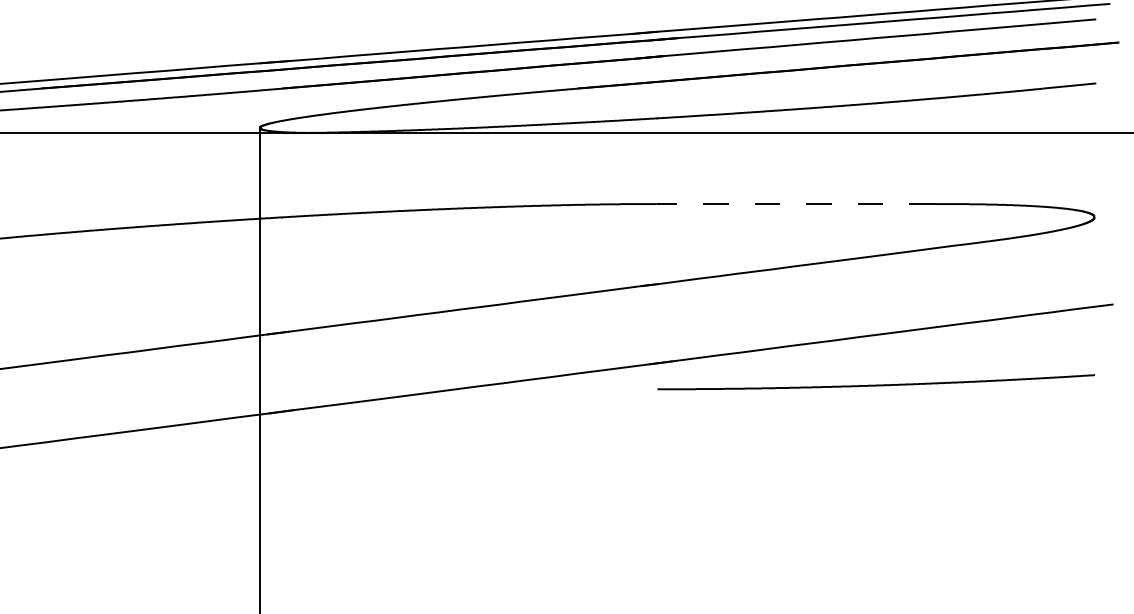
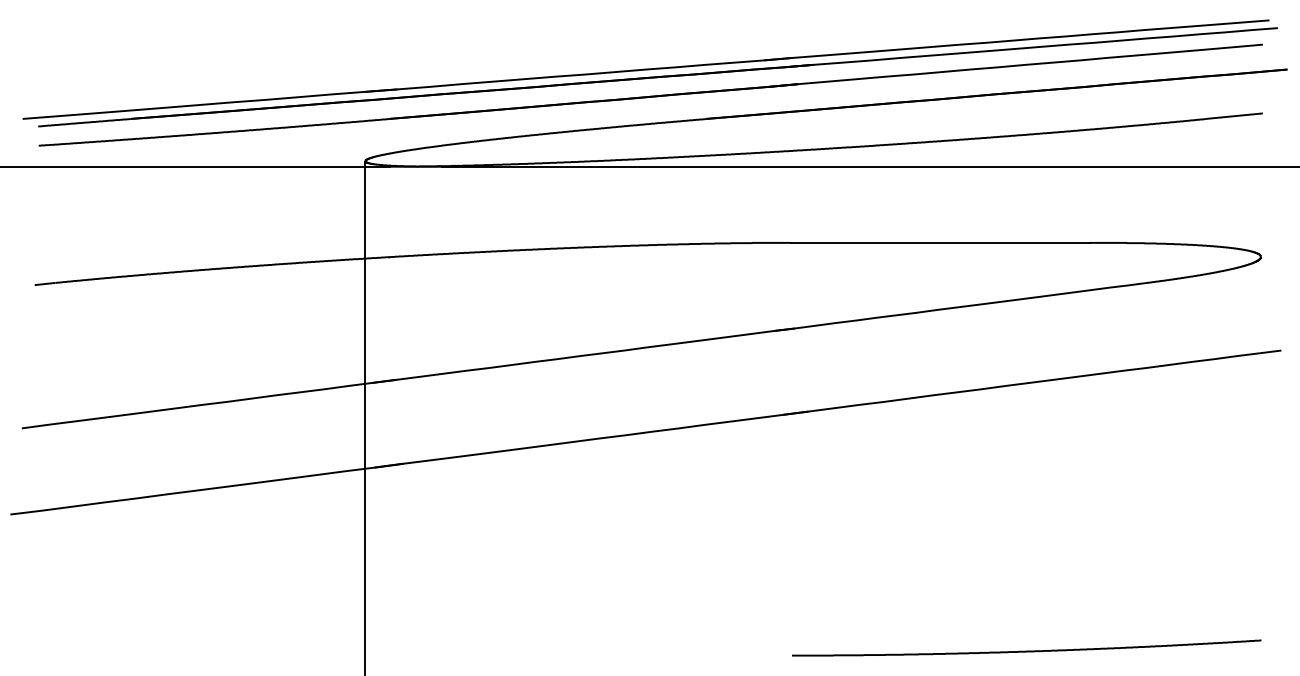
line: (794, 203) -> (939, 242), dashed -> solid
curve: (875, 384) -> (1026, 650), moved

